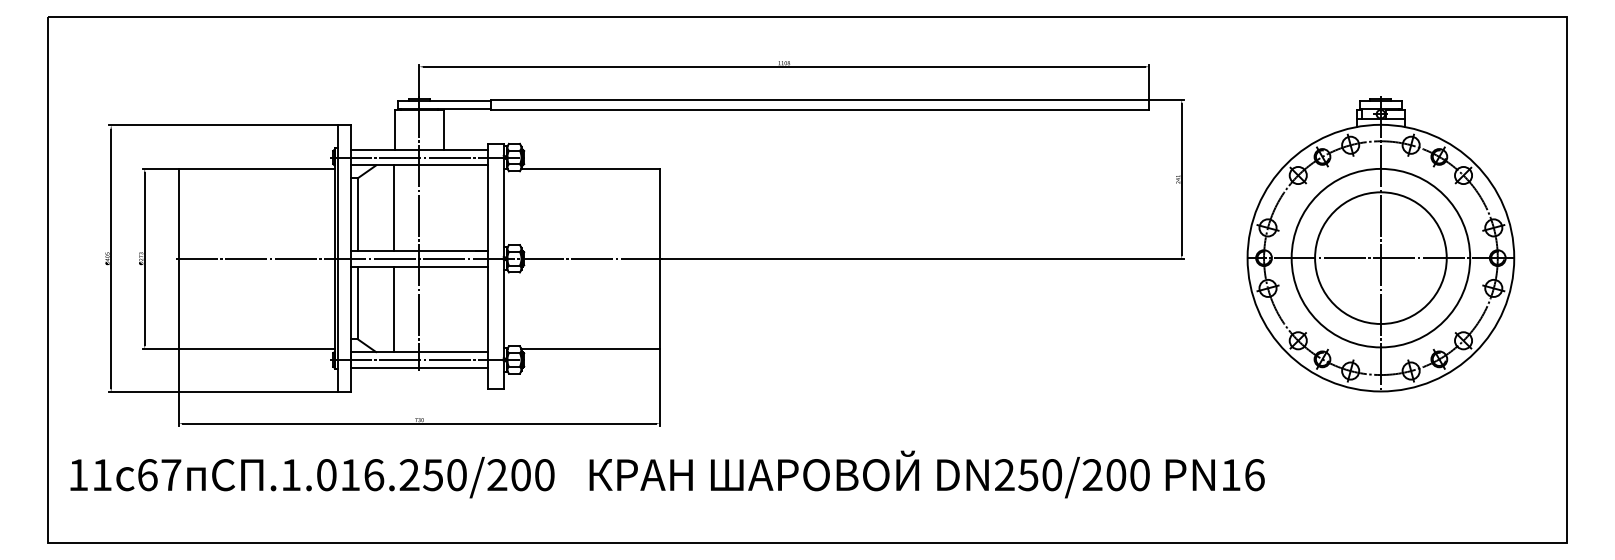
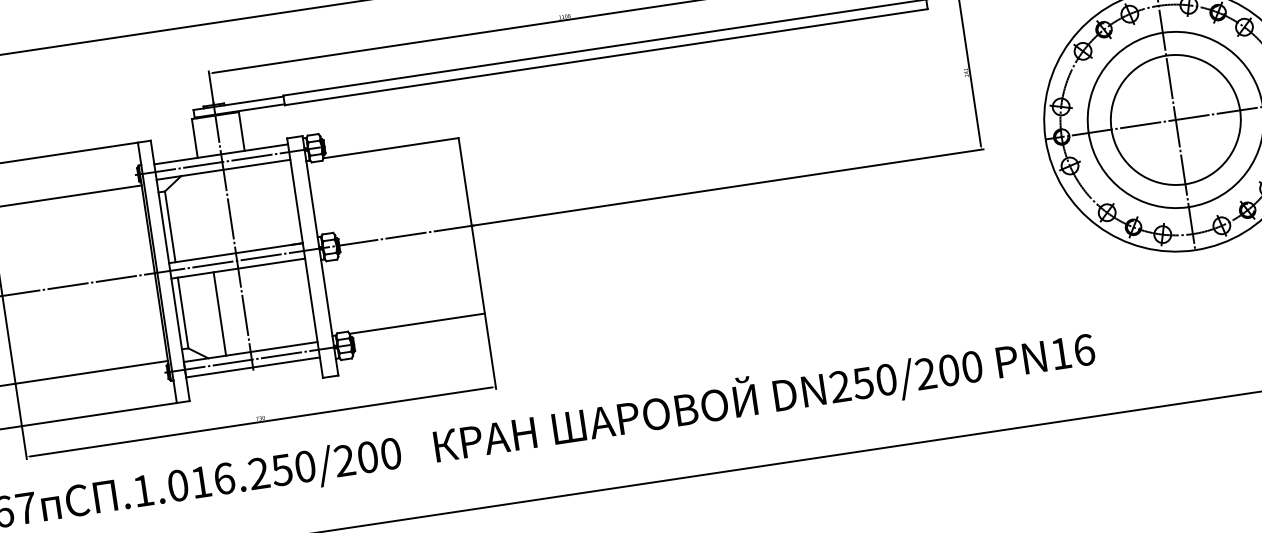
line: (394, 207) -> (205, 214), removed

